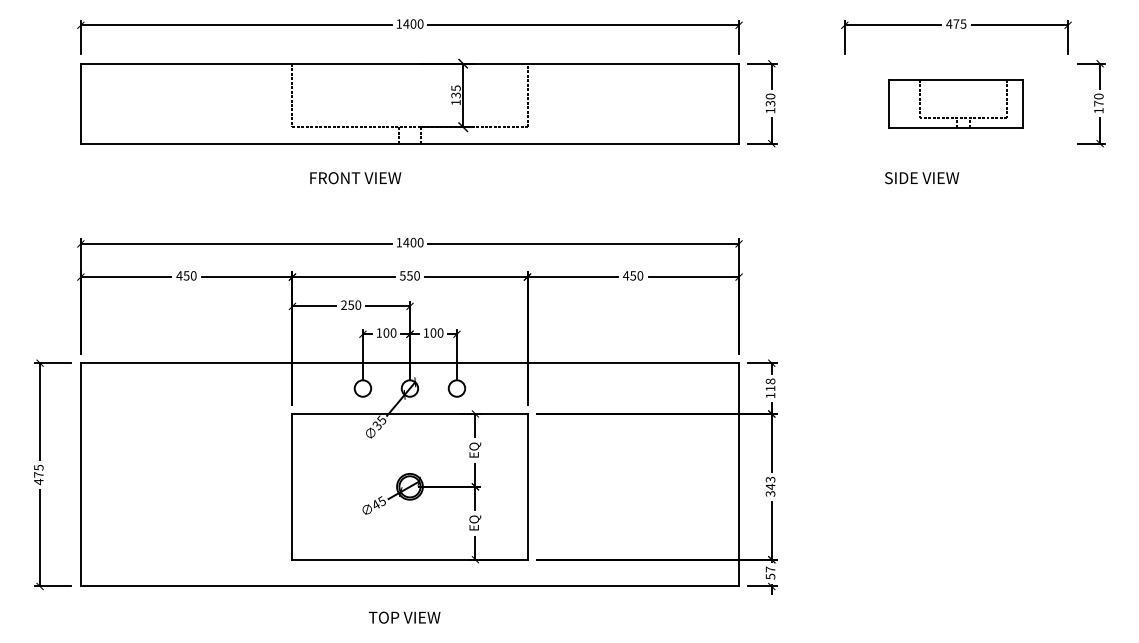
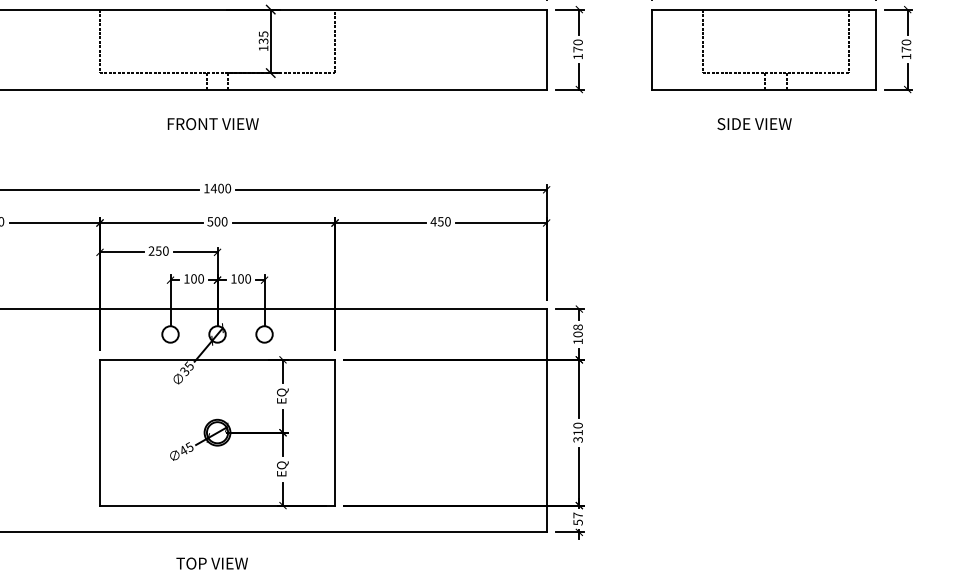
text: (770, 103) -> (578, 49), 130 -> 170
part: (956, 103) -> (764, 49), size x1.67
text: (355, 178) -> (213, 124), moved
text: (922, 178) -> (755, 124), moved
text: (409, 275) -> (217, 221), 550 -> 500
text: (770, 388) -> (578, 334), 118 -> 108
text: (770, 482) -> (578, 428), 343 -> 310

